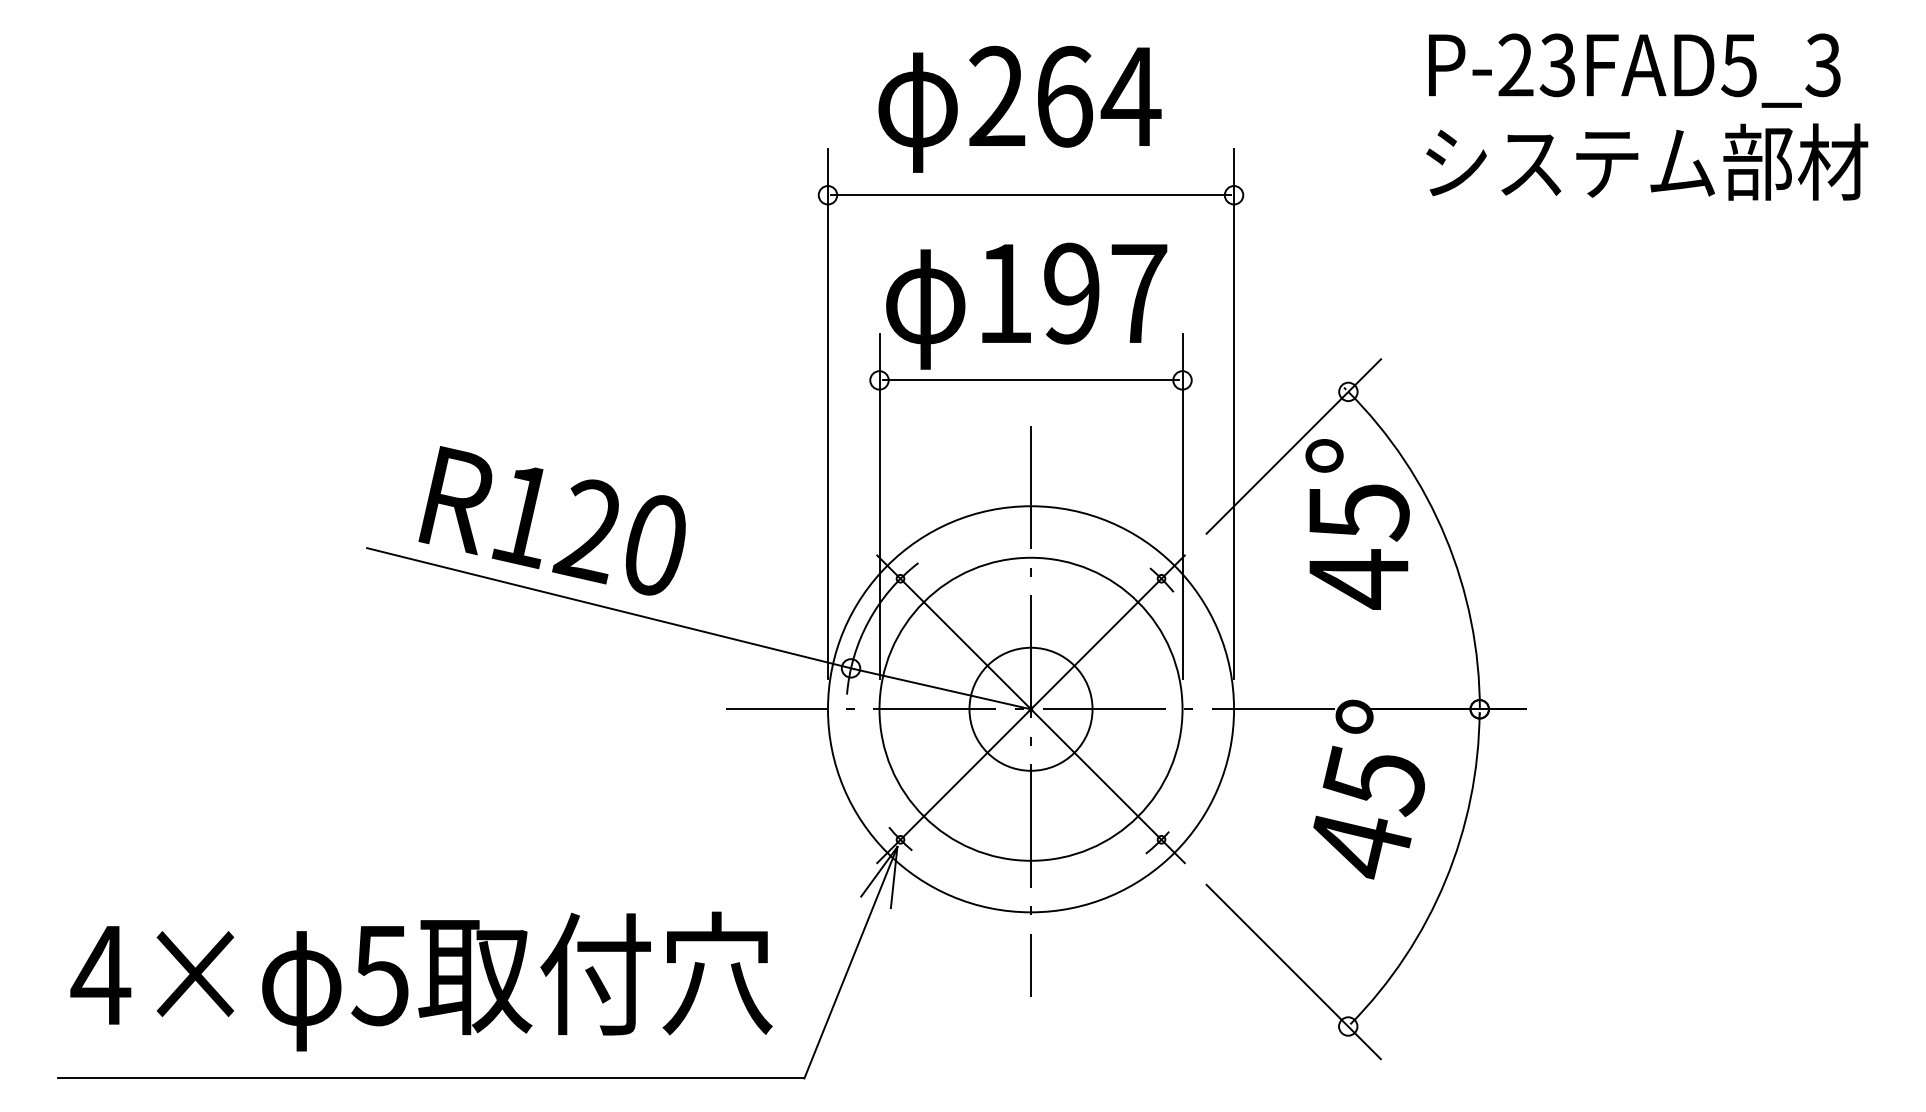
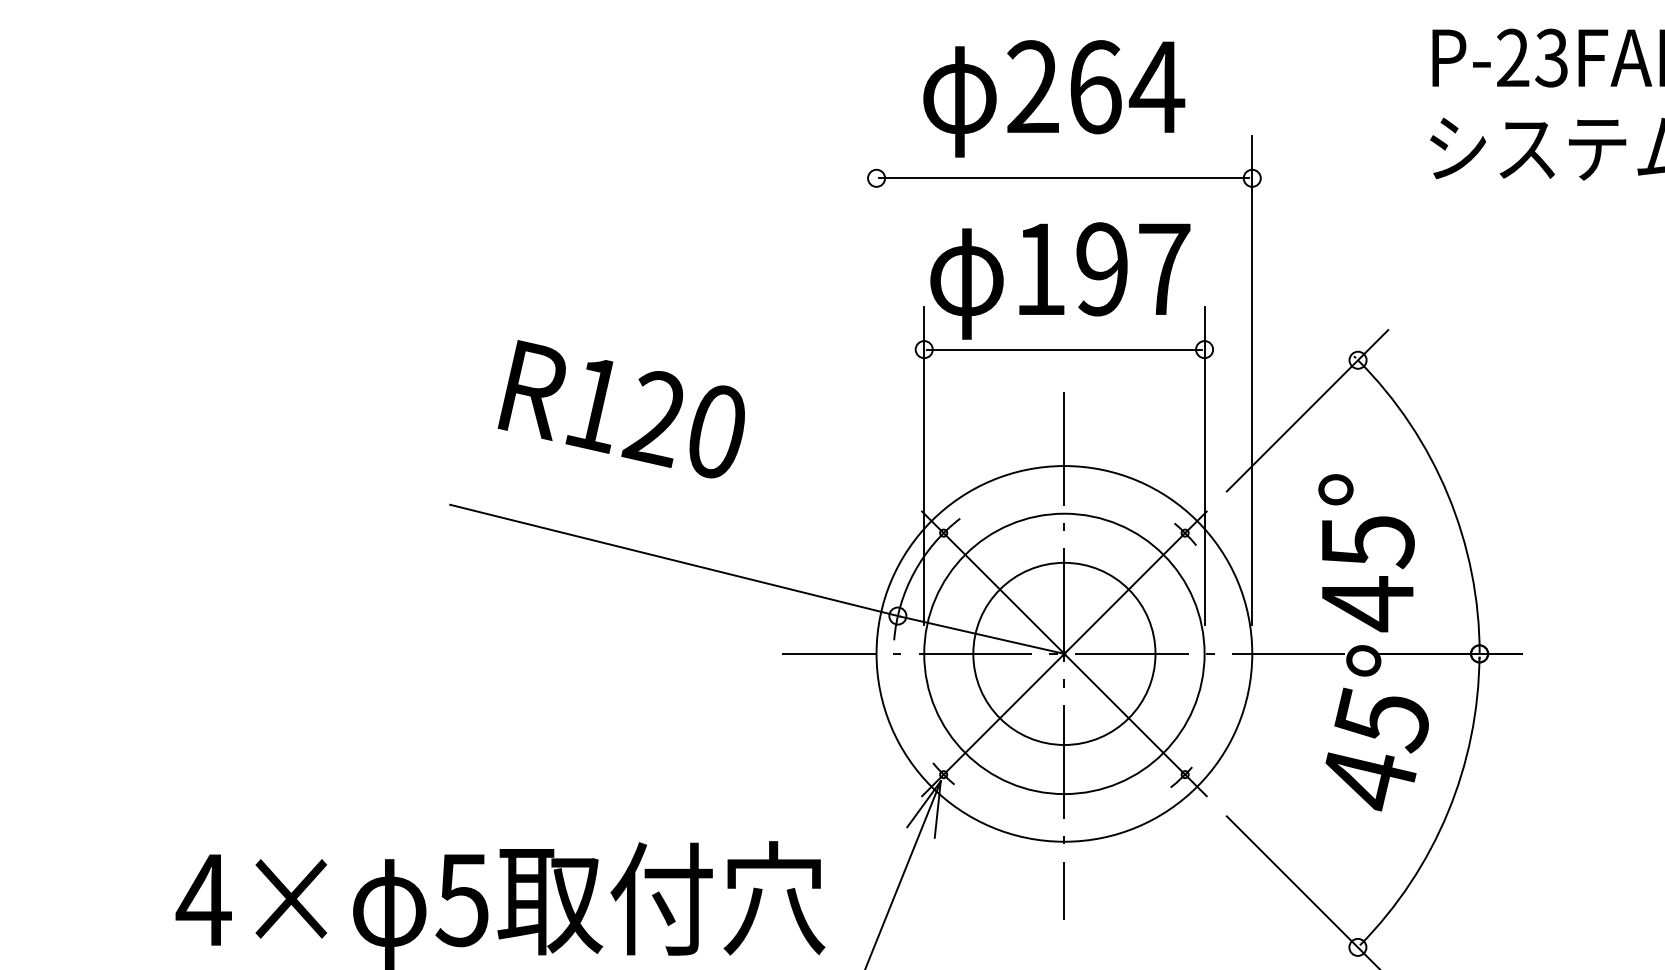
line: (827, 413) -> (876, 380), removed
text: (551, 520) -> (620, 408), moved
text: (1357, 524) -> (1366, 553), moved
circle: (1030, 708) -> (1063, 653), size x1.6

